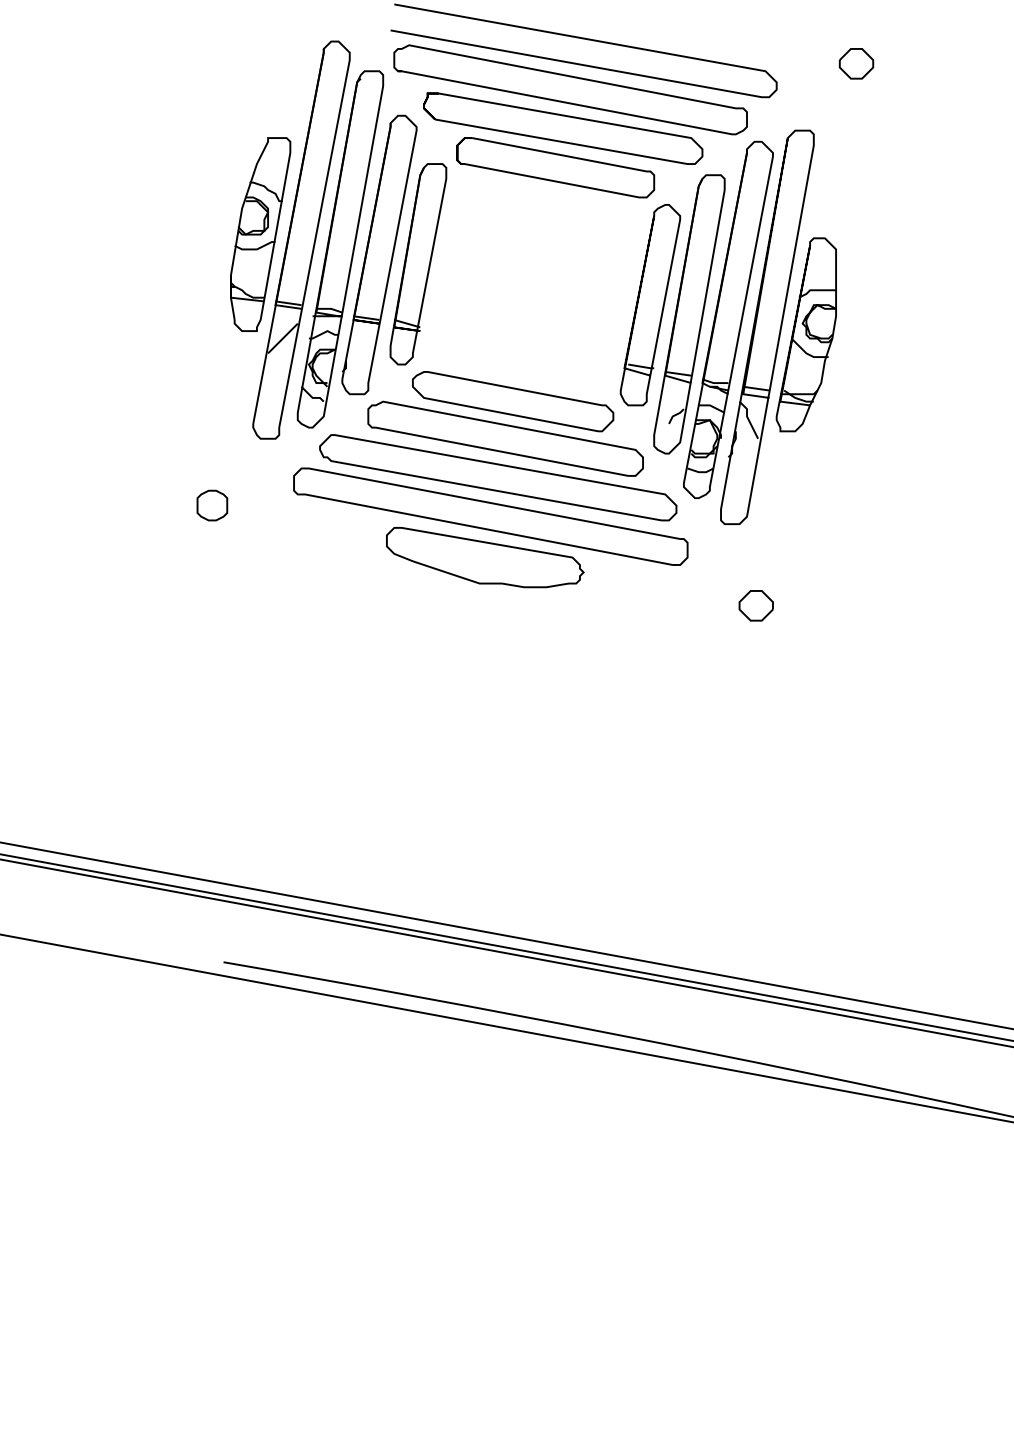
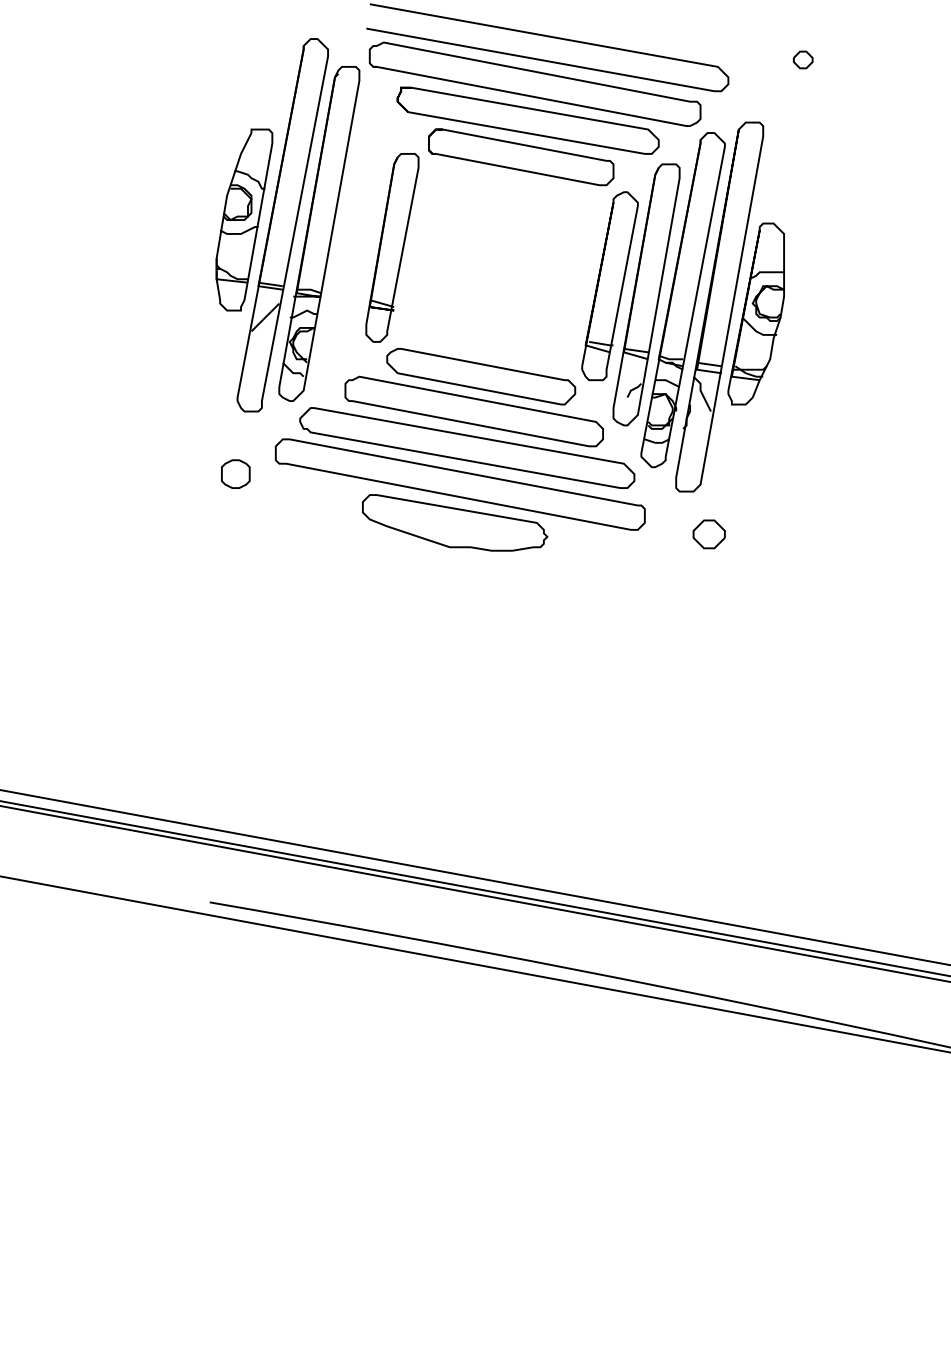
part: (856, 63) -> (803, 59), size x0.6
part: (379, 254) -> (355, 238), removed
part: (212, 505) -> (235, 474), moved
part: (755, 605) -> (708, 534), moved

